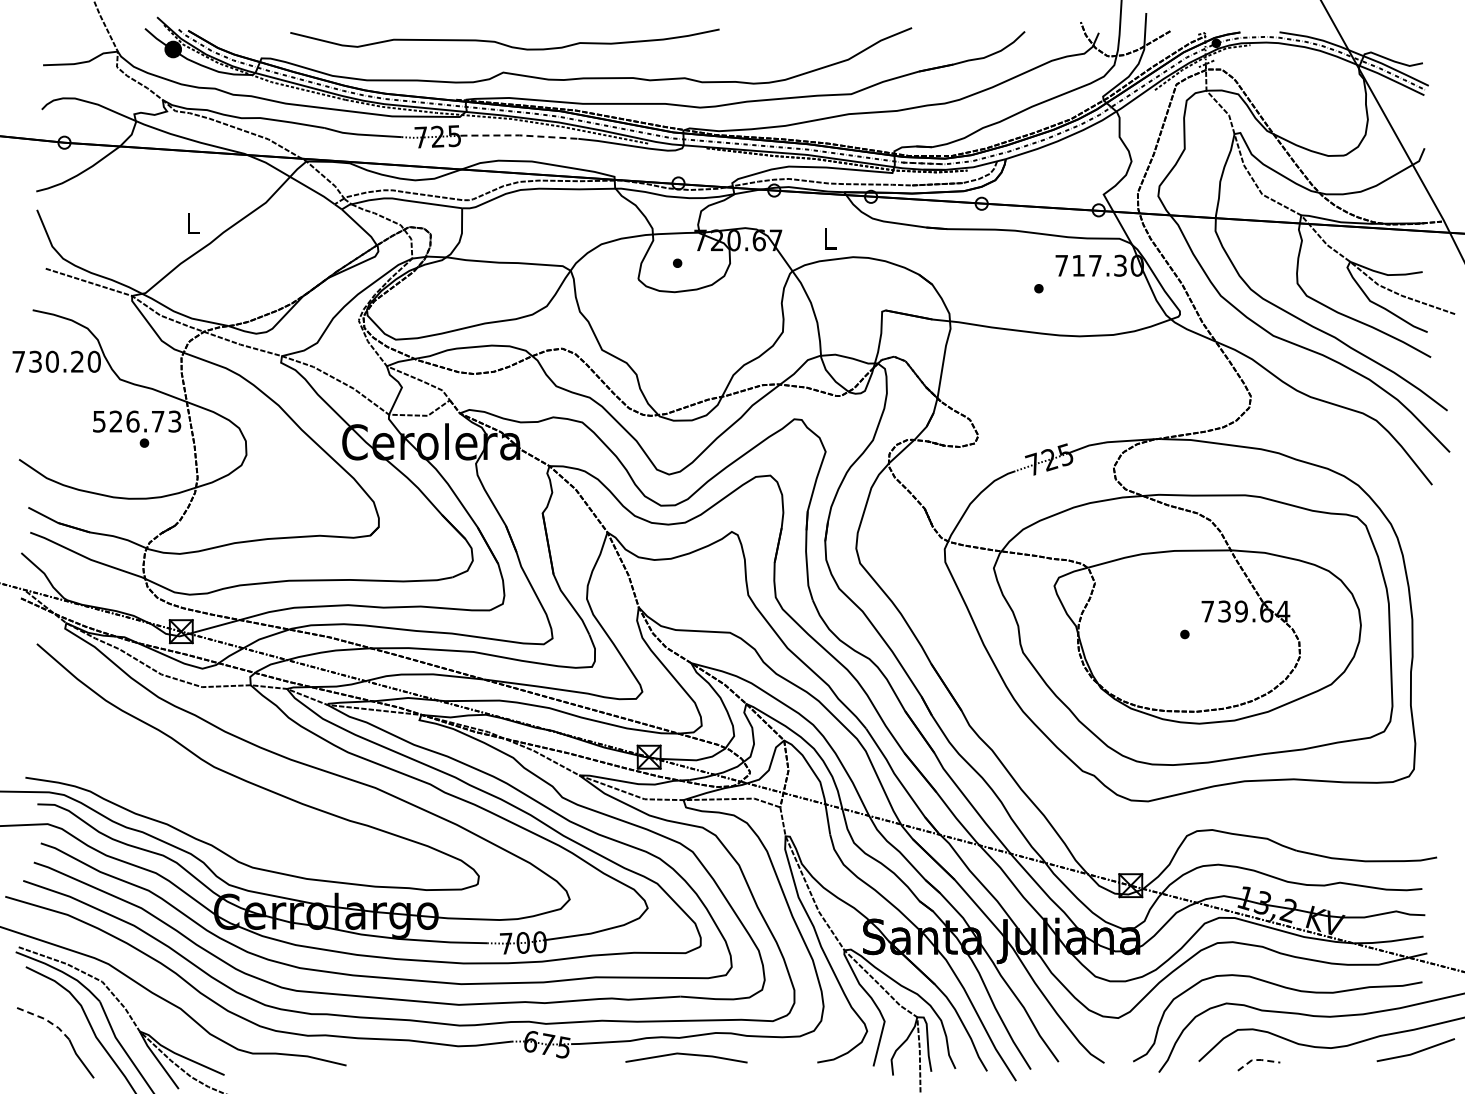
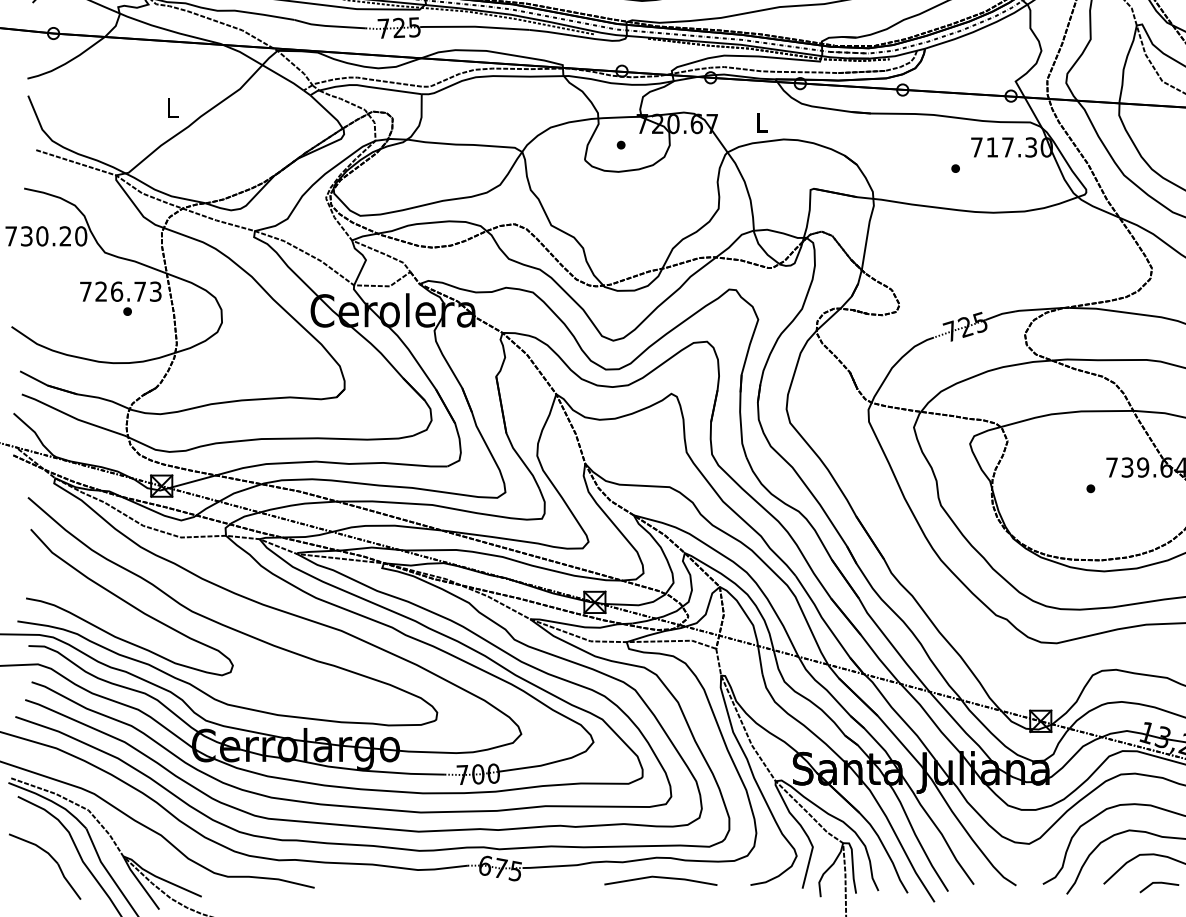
line: (519, 135) -> (474, 26), dashed -> solid
text: (99, 421) -> (85, 291), 526.73 -> 726.73
curve: (145, 757) -> (128, 602), added
line: (45, 1019) -> (35, 845), dashed -> solid
line: (686, 1055) -> (660, 878), moved
line: (1257, 1060) -> (1158, 883), dashed -> solid

